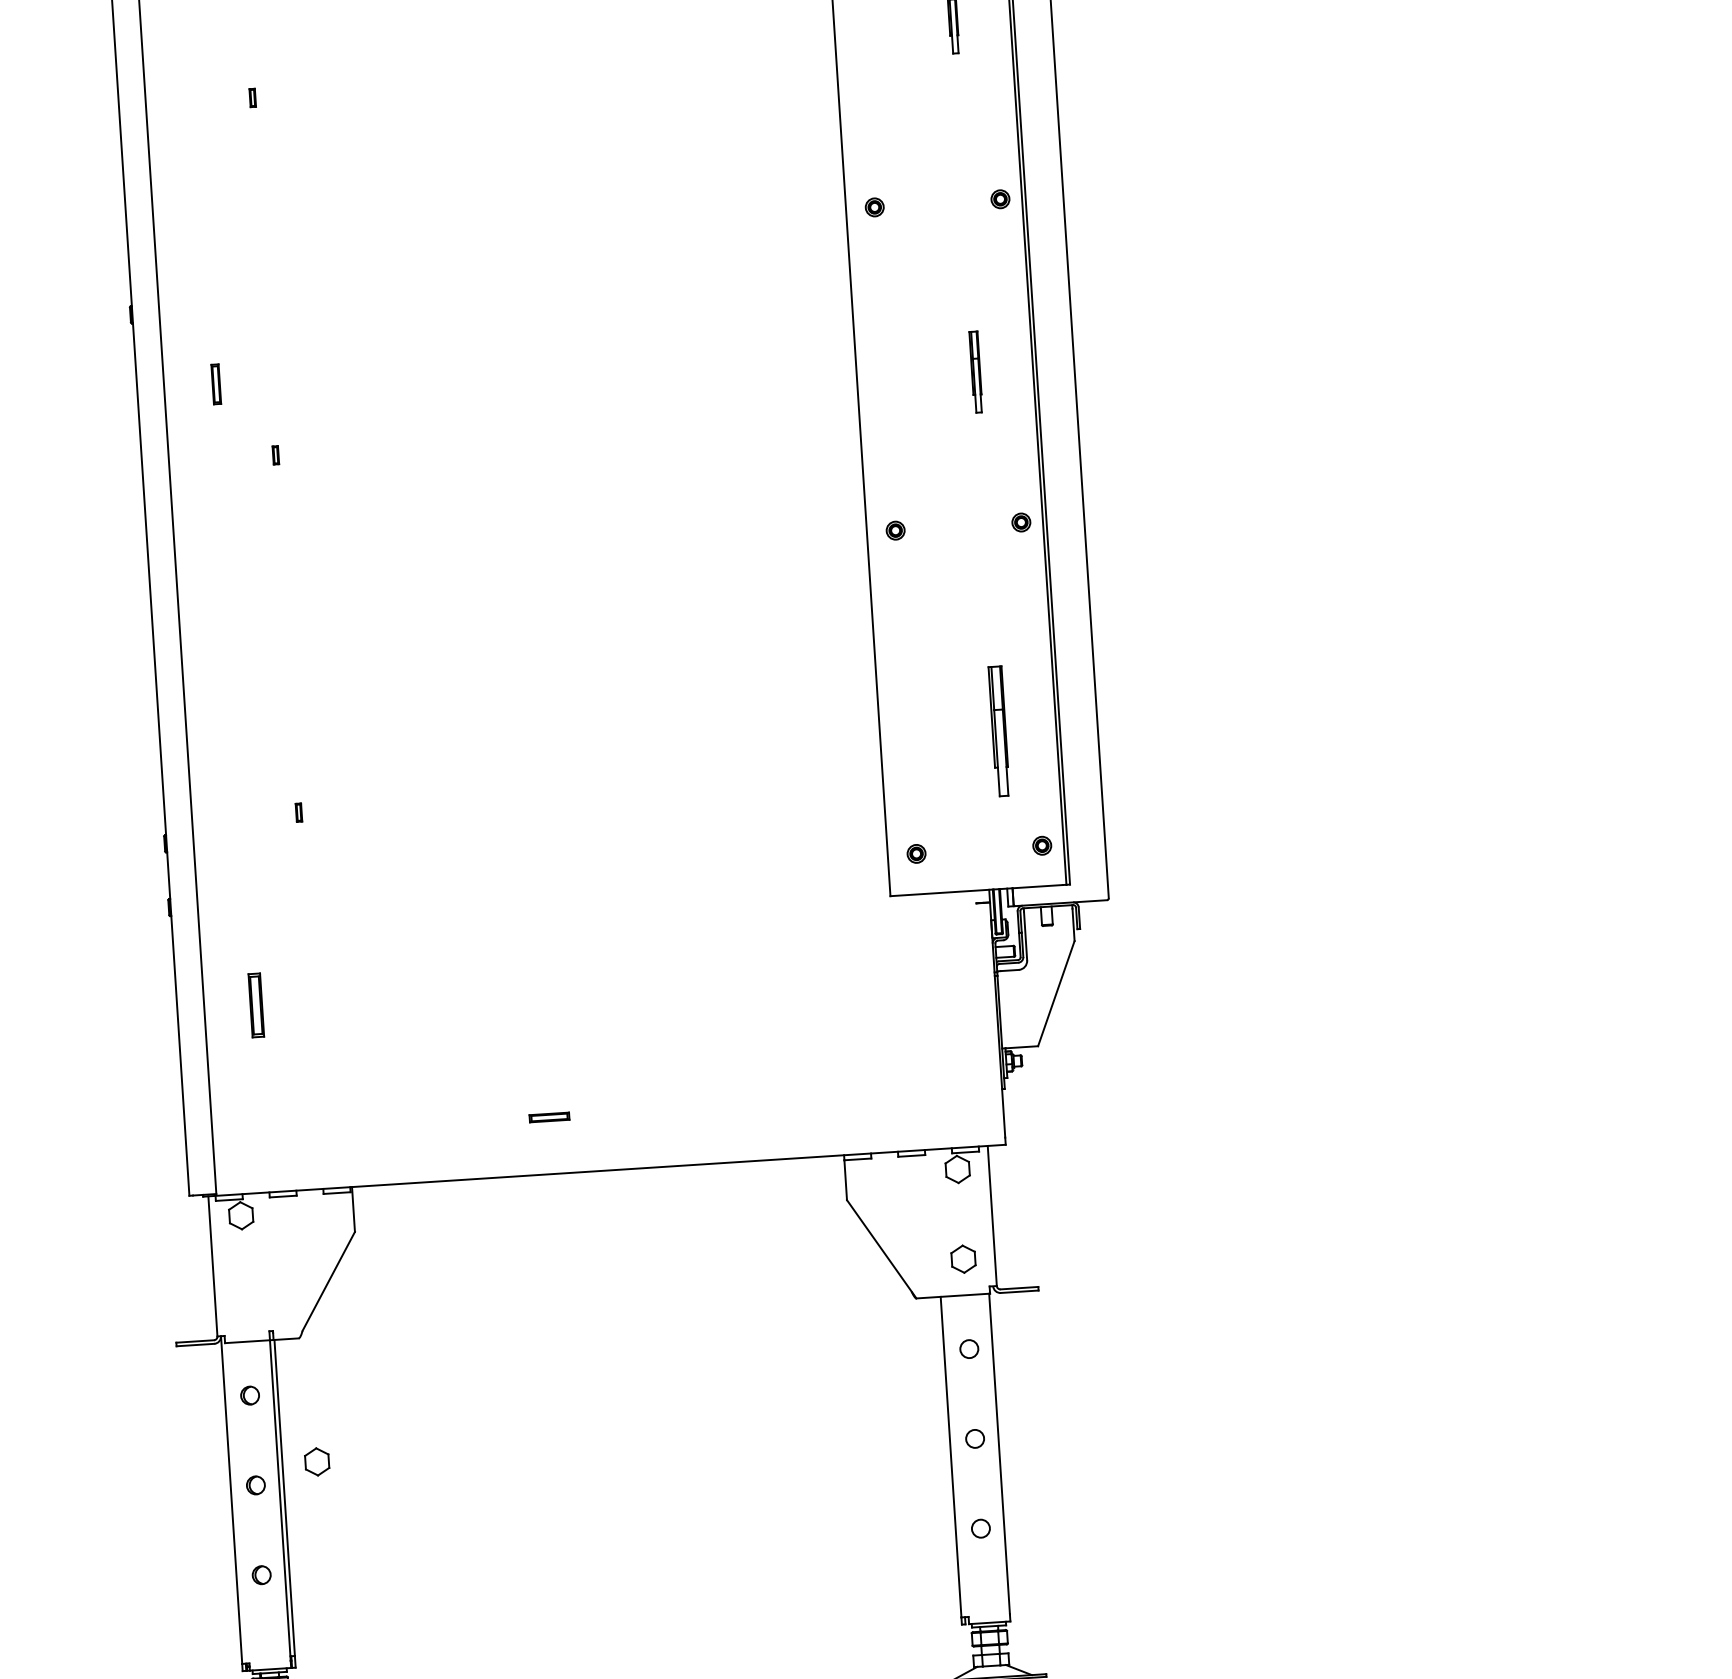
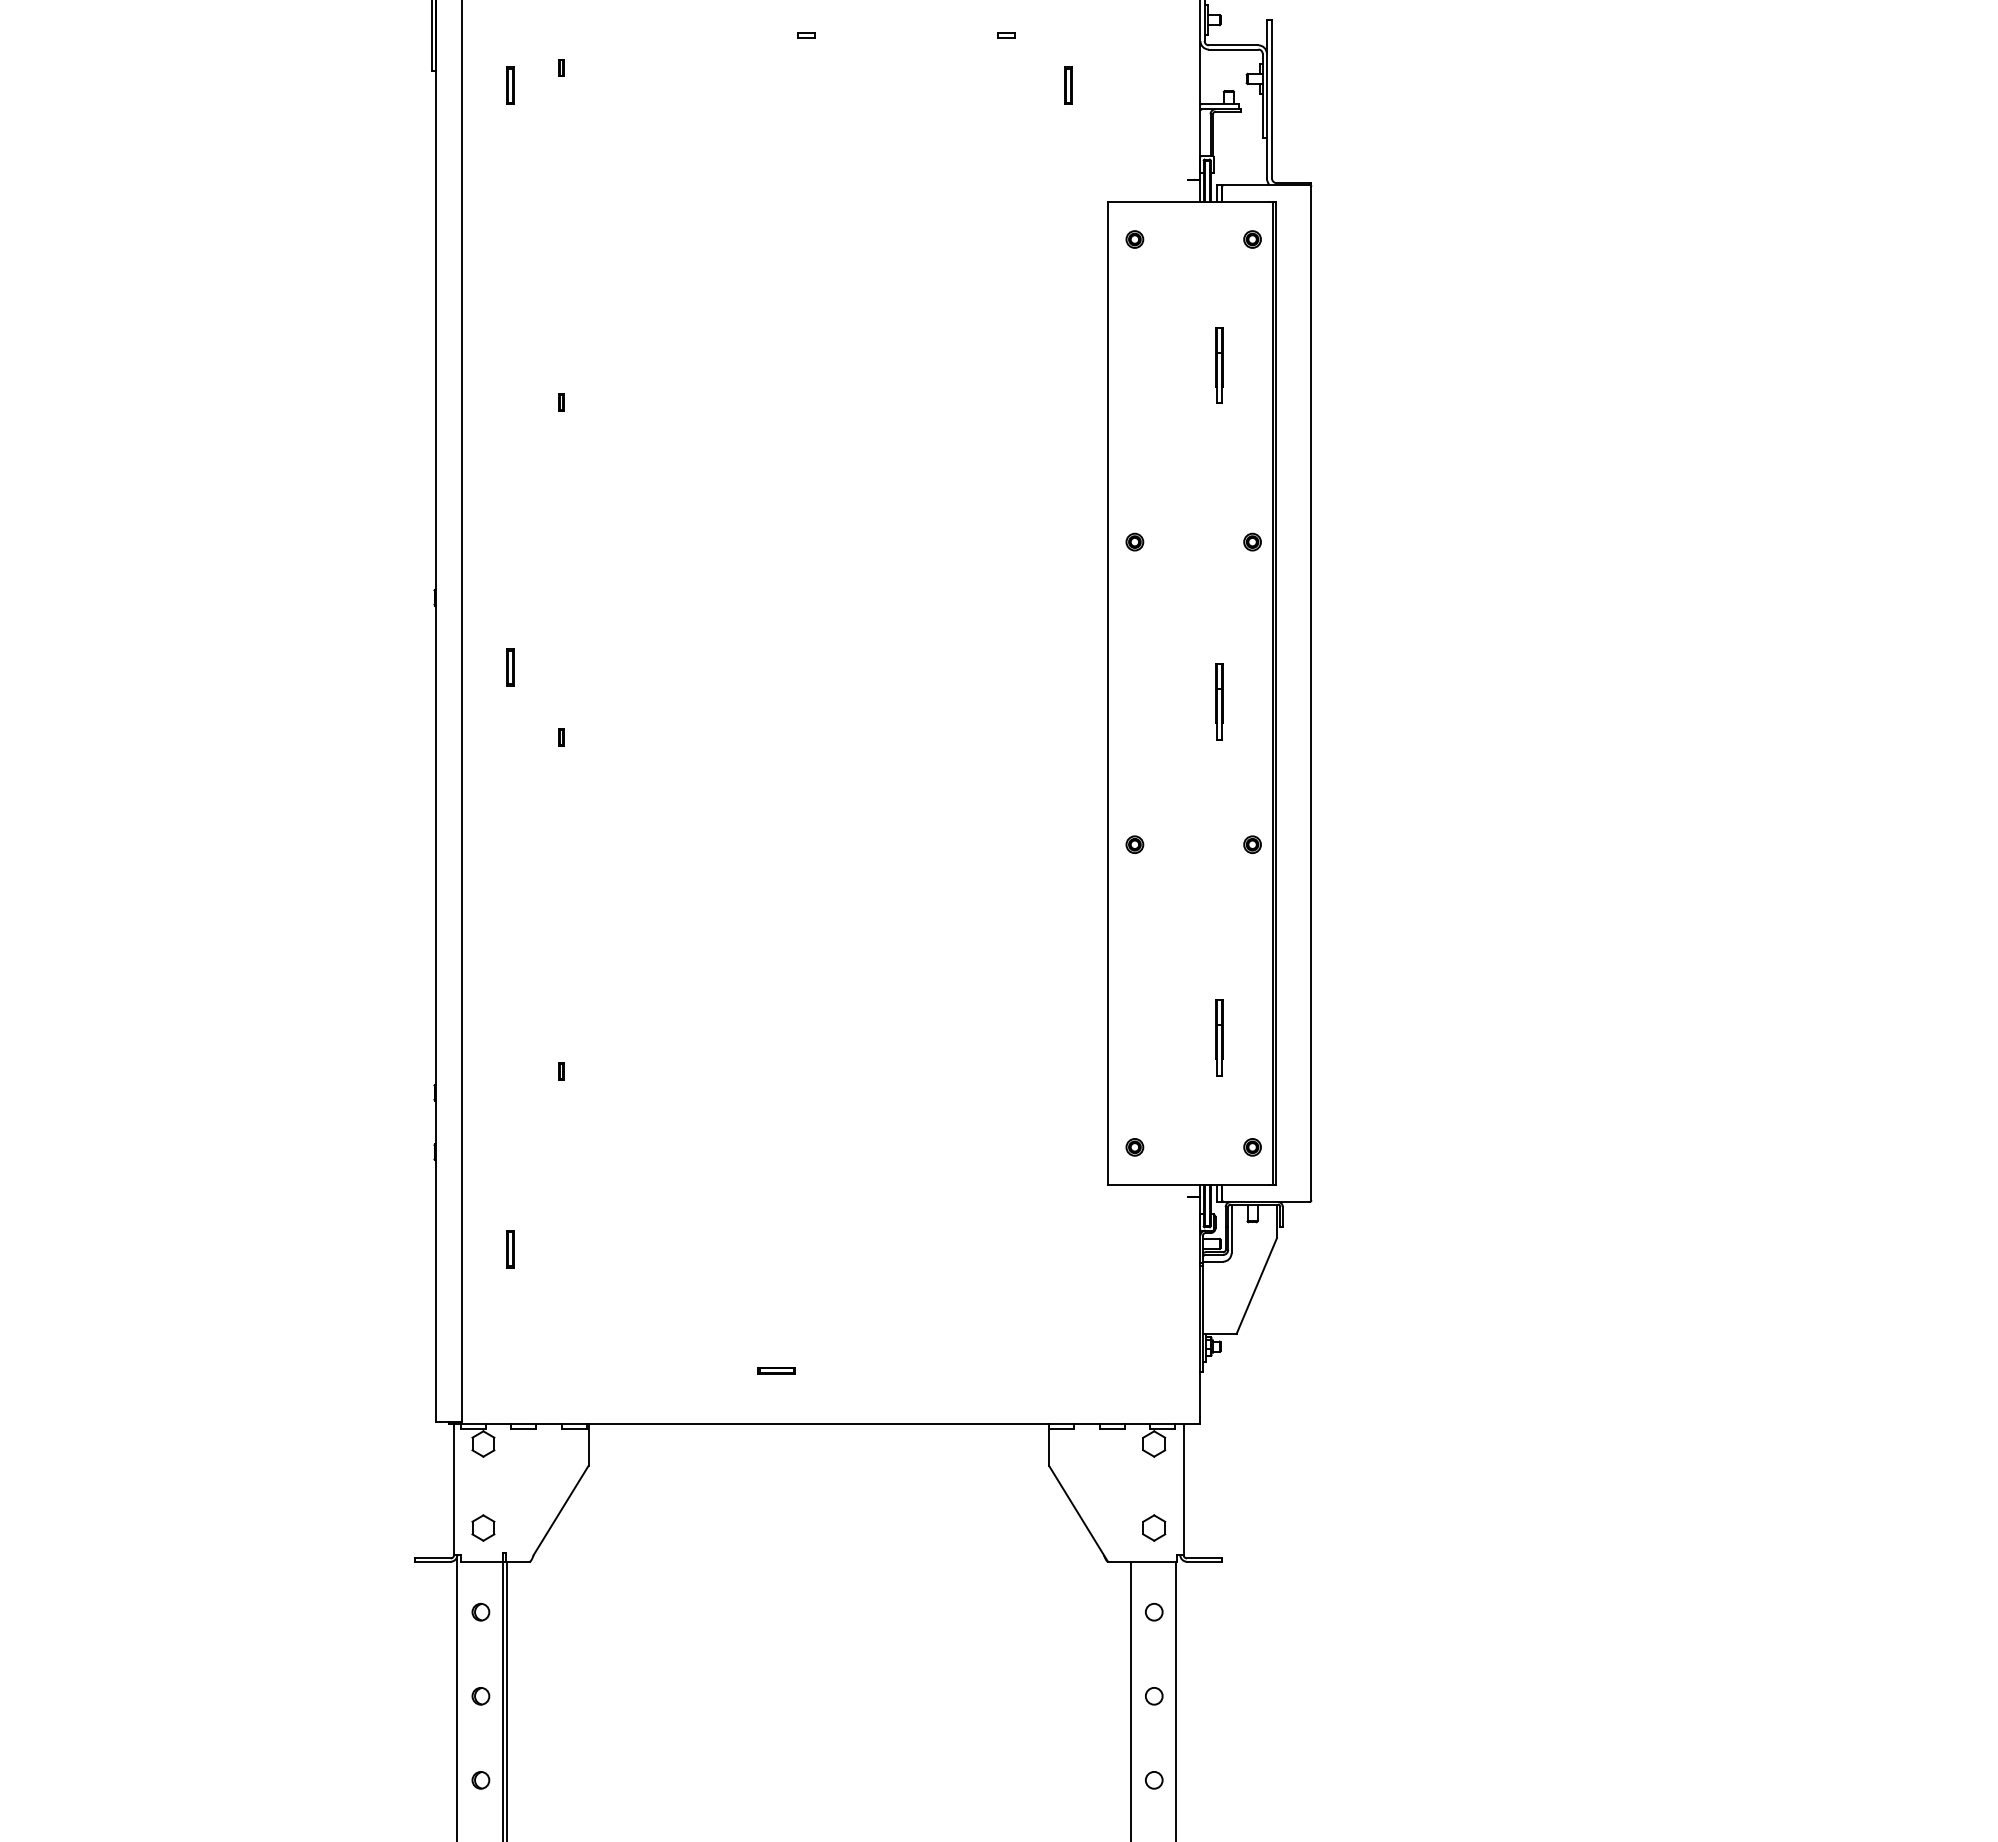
part: (999, 730) -> (1219, 1037), size x0.62
part: (256, 1006) -> (510, 1249), size x0.62
part: (317, 1461) -> (483, 1527), moved

